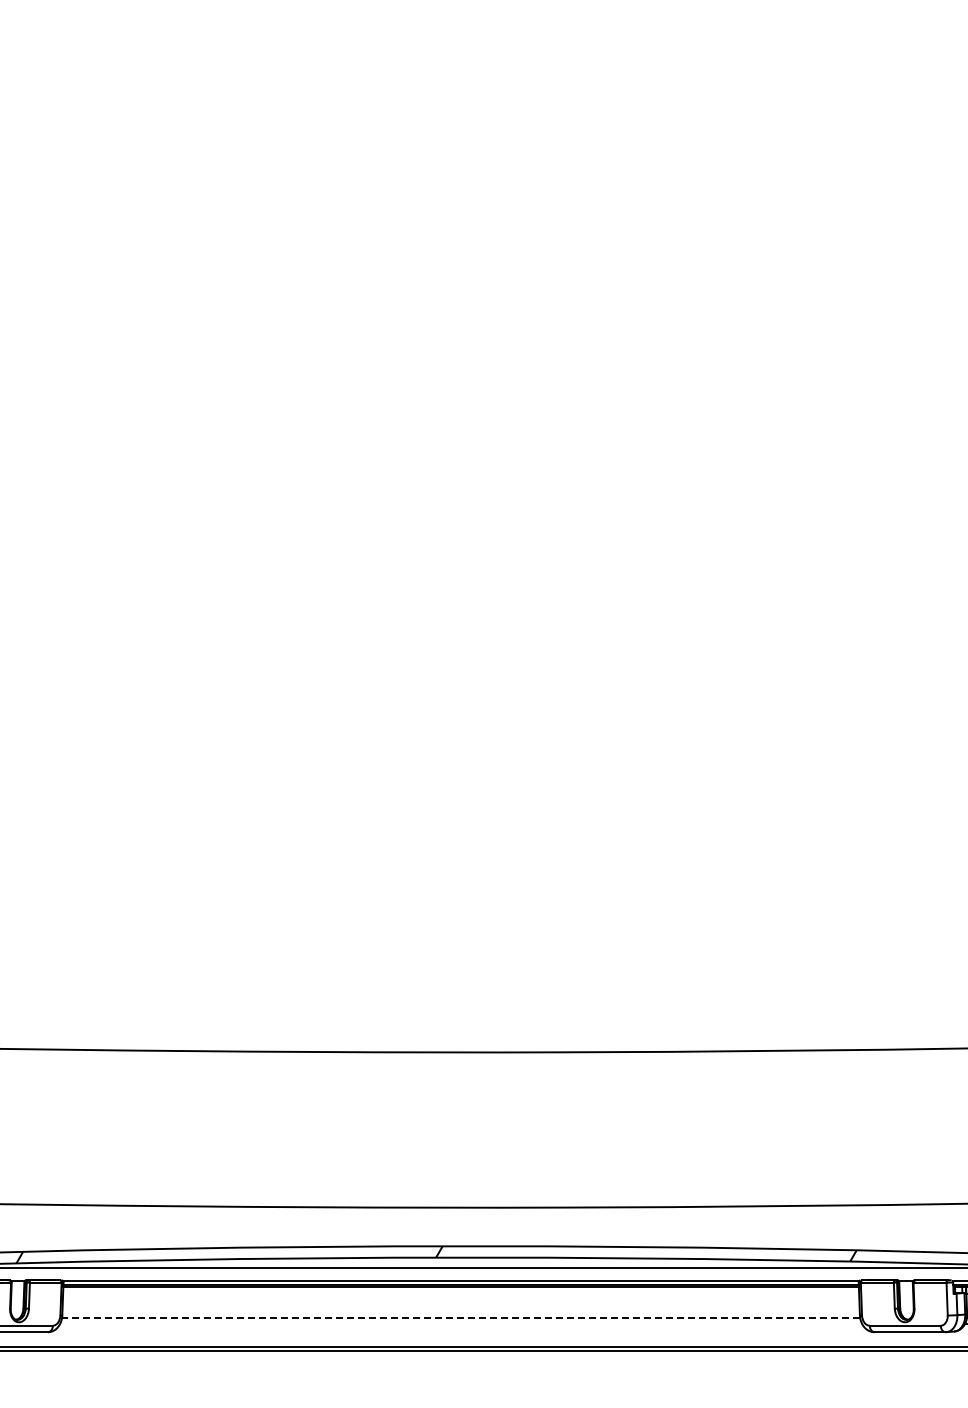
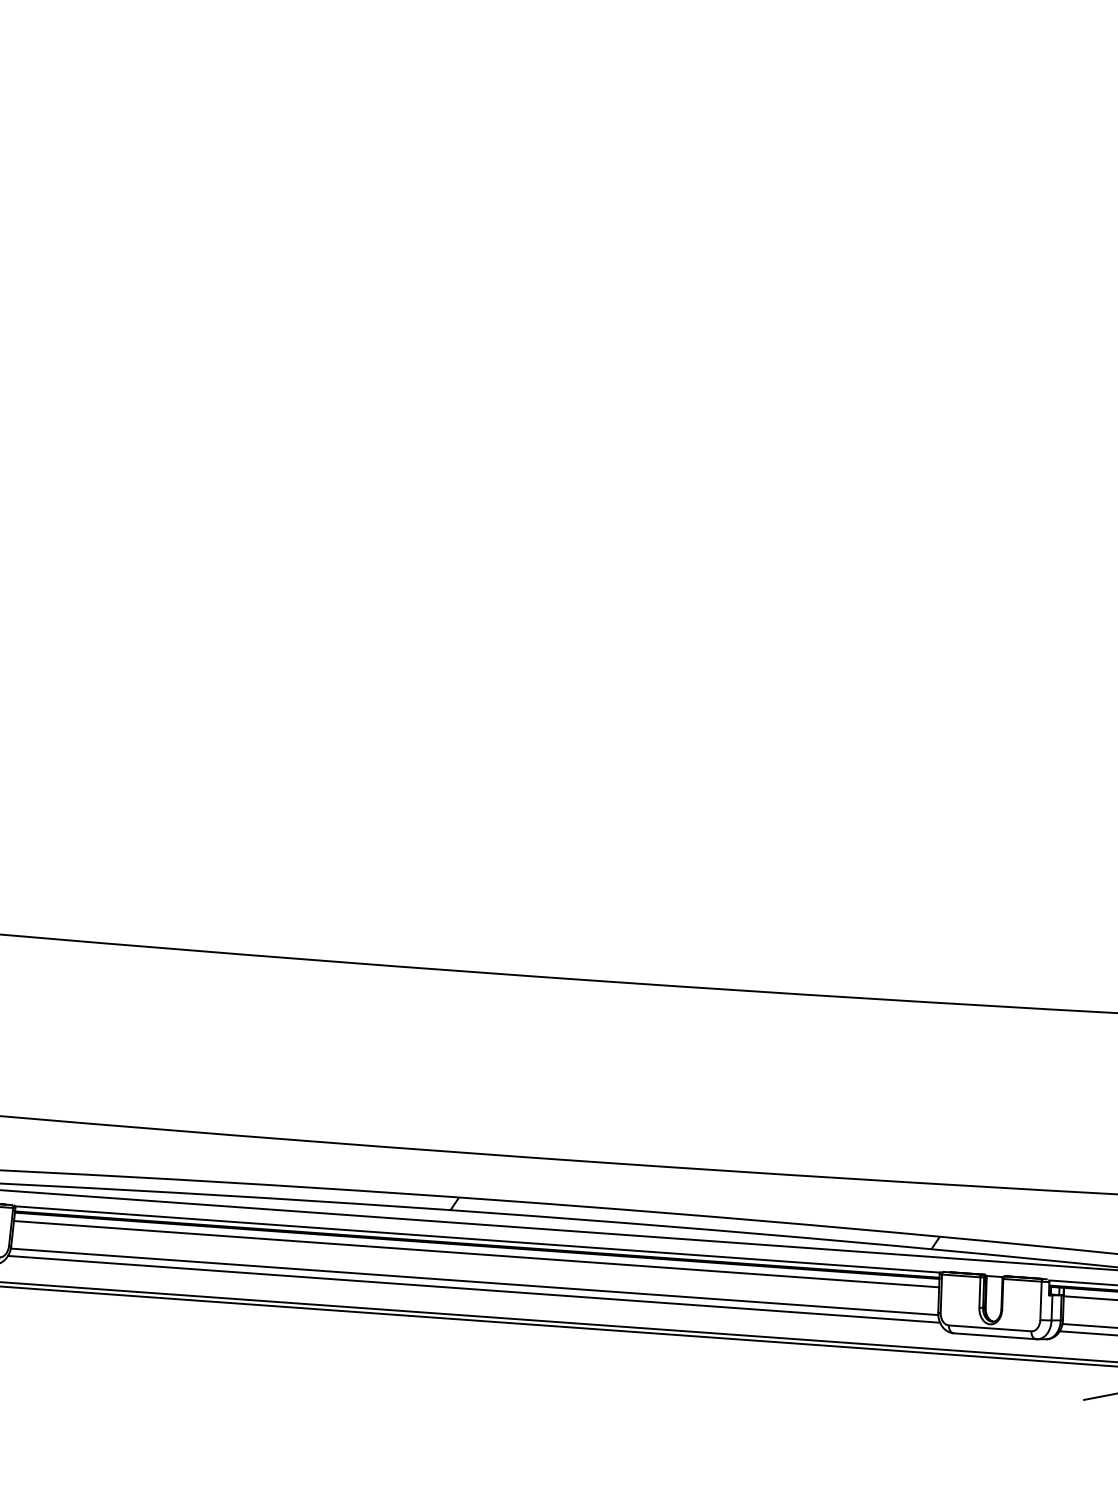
line: (461, 1293) -> (477, 1253), added
line: (461, 1317) -> (475, 1281), dashed -> solid
line: (461, 1323) -> (474, 1288), added

